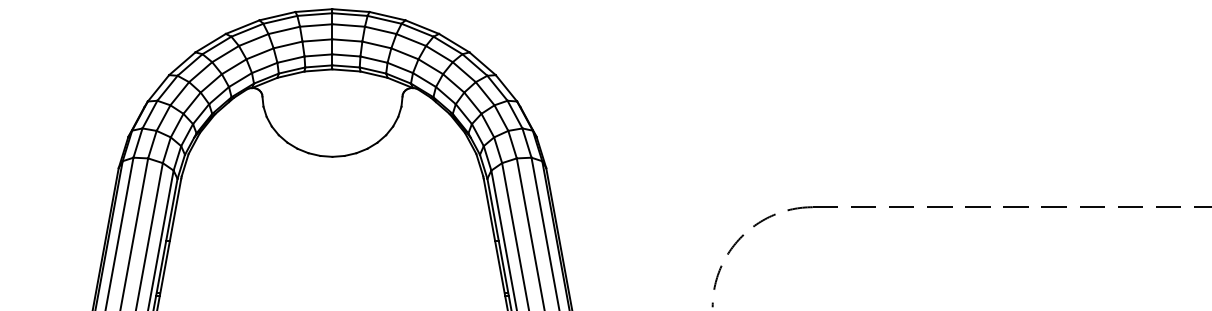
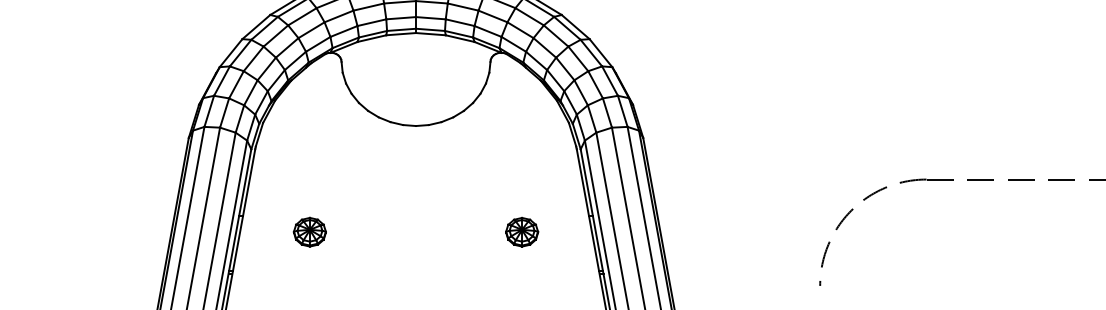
part: (232, 256) -> (309, 231), added
part: (432, 256) -> (522, 231), added

